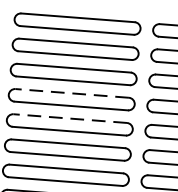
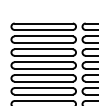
line: (71, 93) -> (43, 62), dashed -> solid
line: (69, 119) -> (43, 75), dashed -> solid

